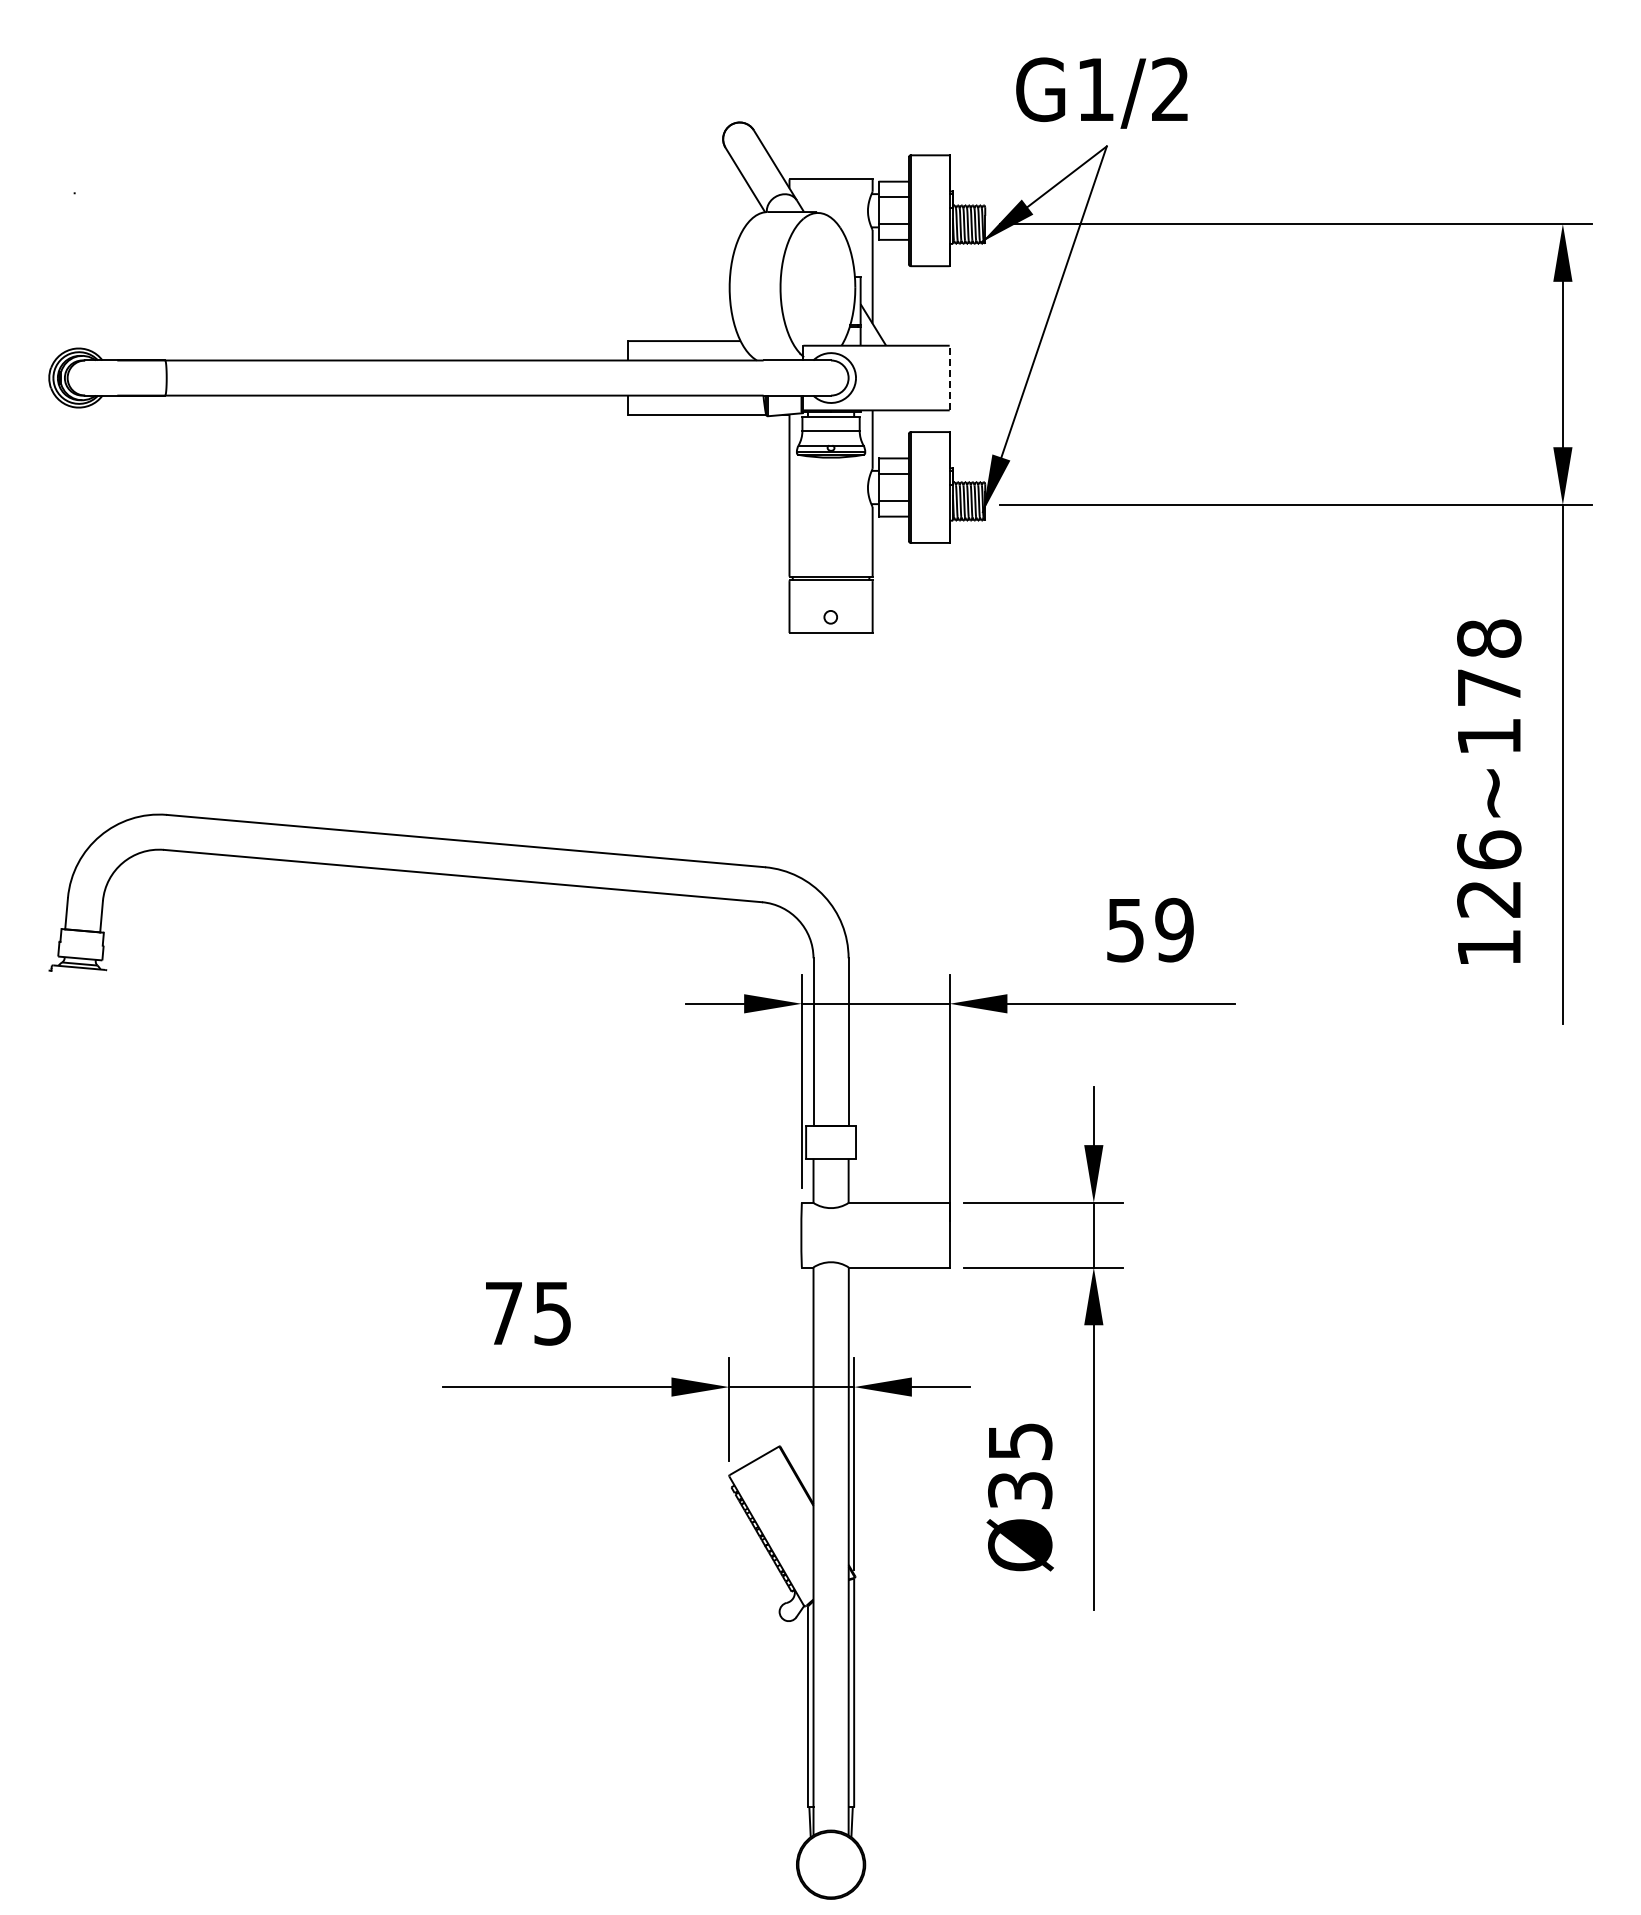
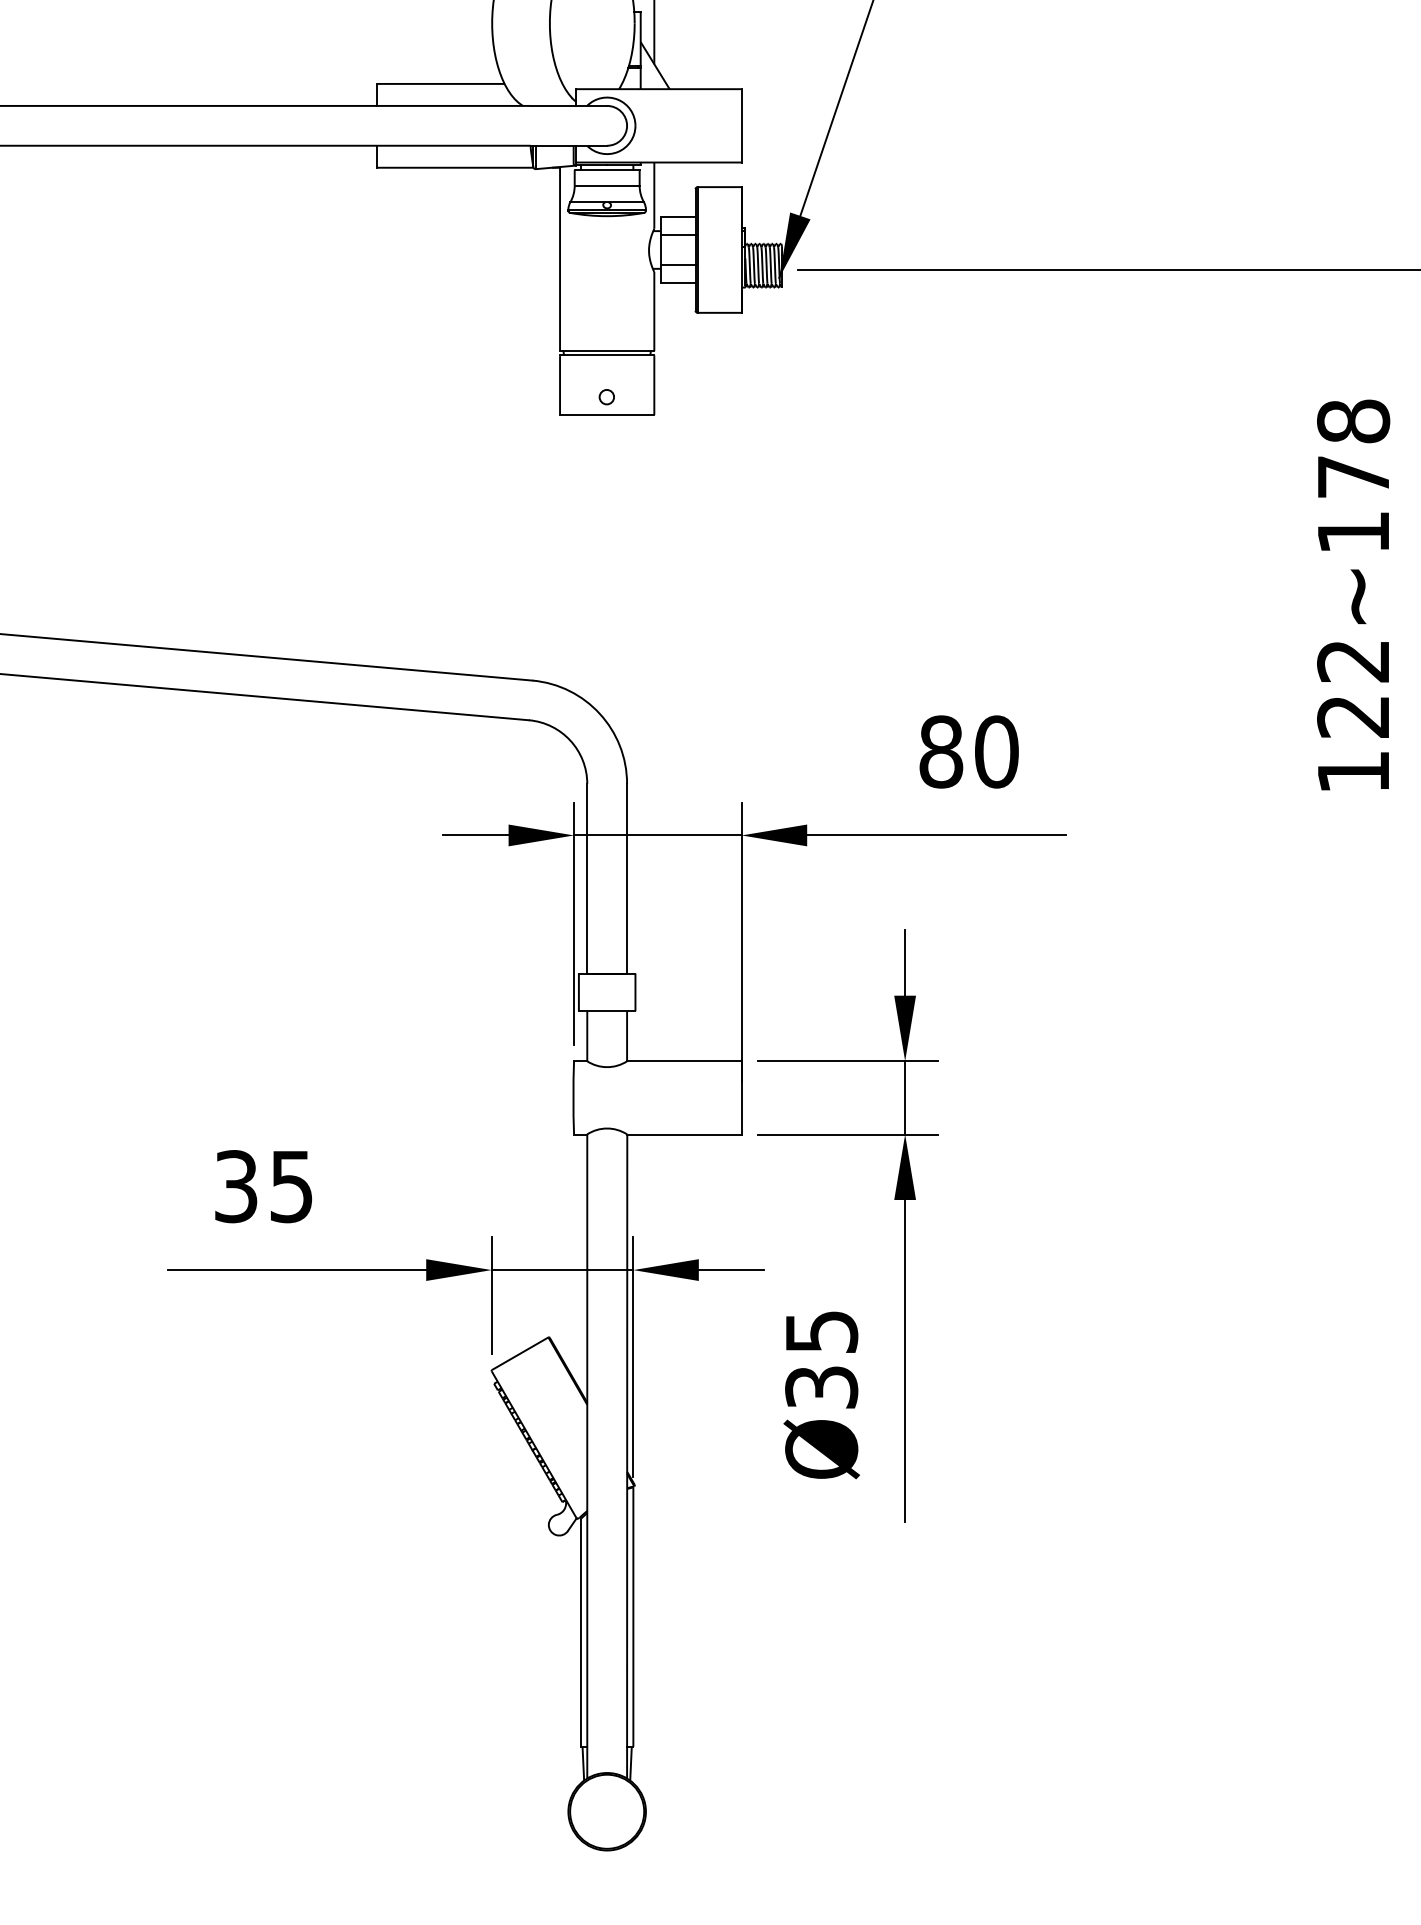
line: (949, 377) -> (741, 125), dashed -> solid
text: (1489, 849) -> (1353, 660), 126~178 -> 122~178
text: (1150, 929) -> (969, 751), 59 -> 80
text: (503, 1313) -> (235, 1186), 75 -> 35

